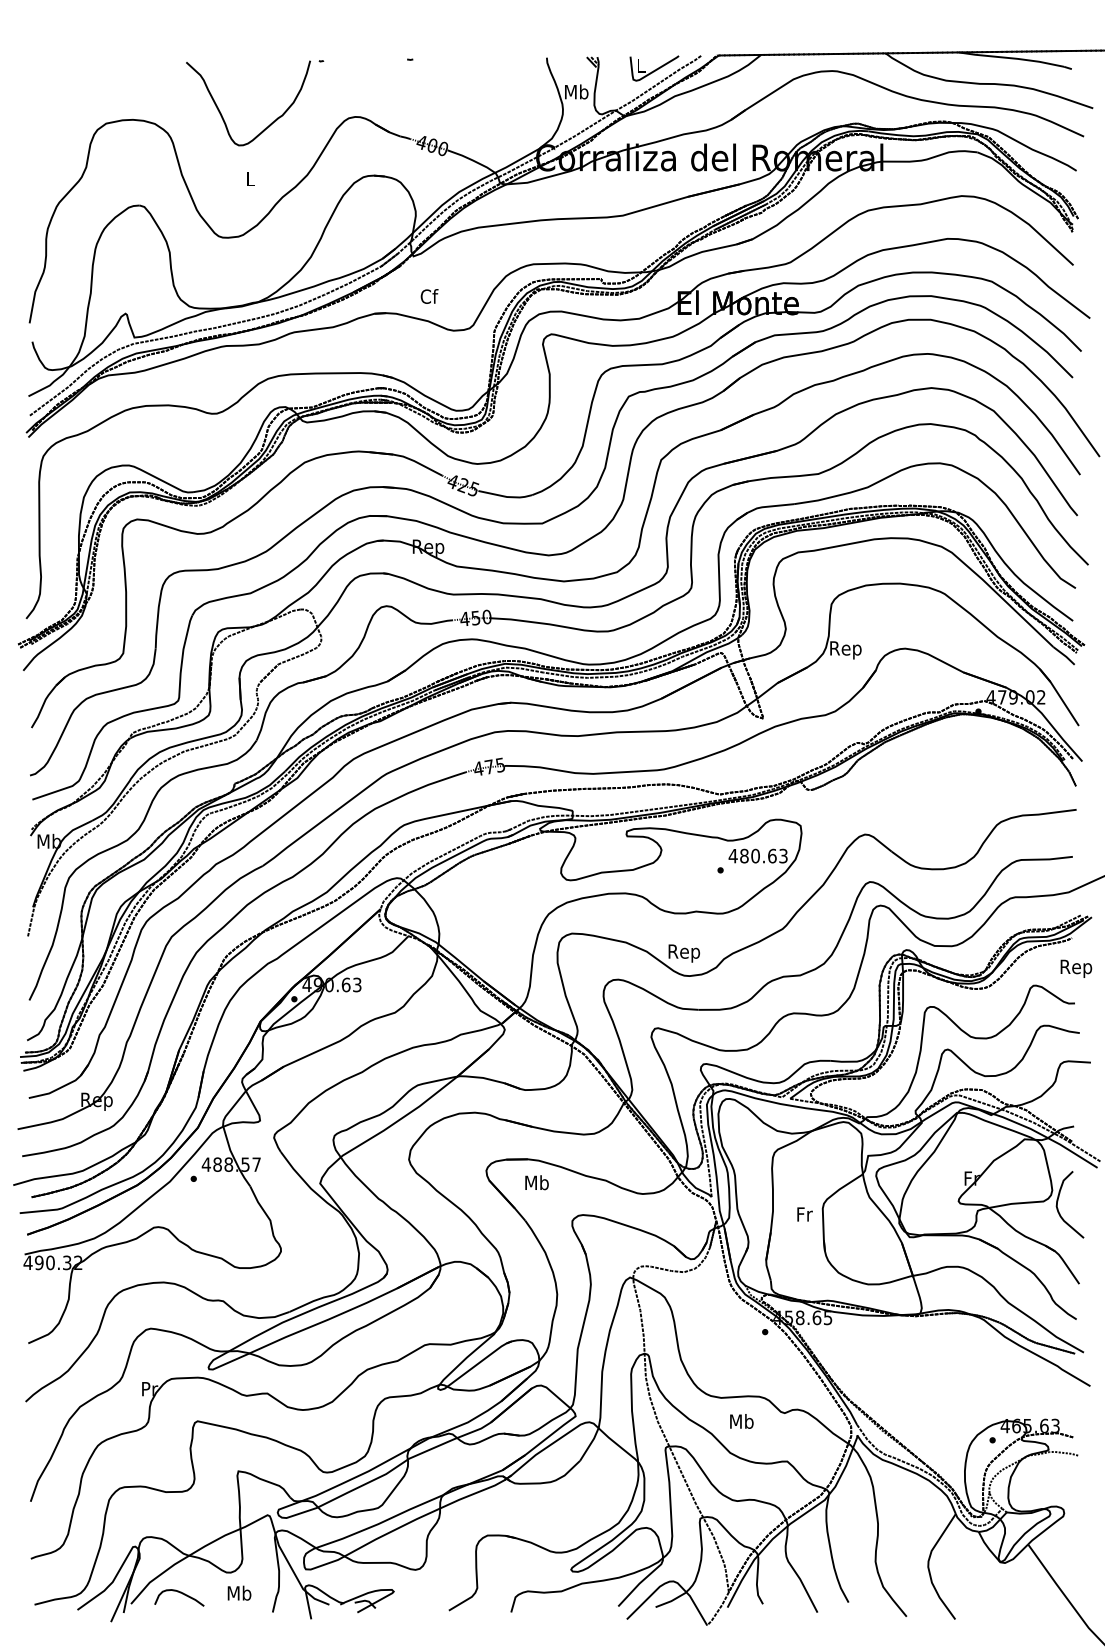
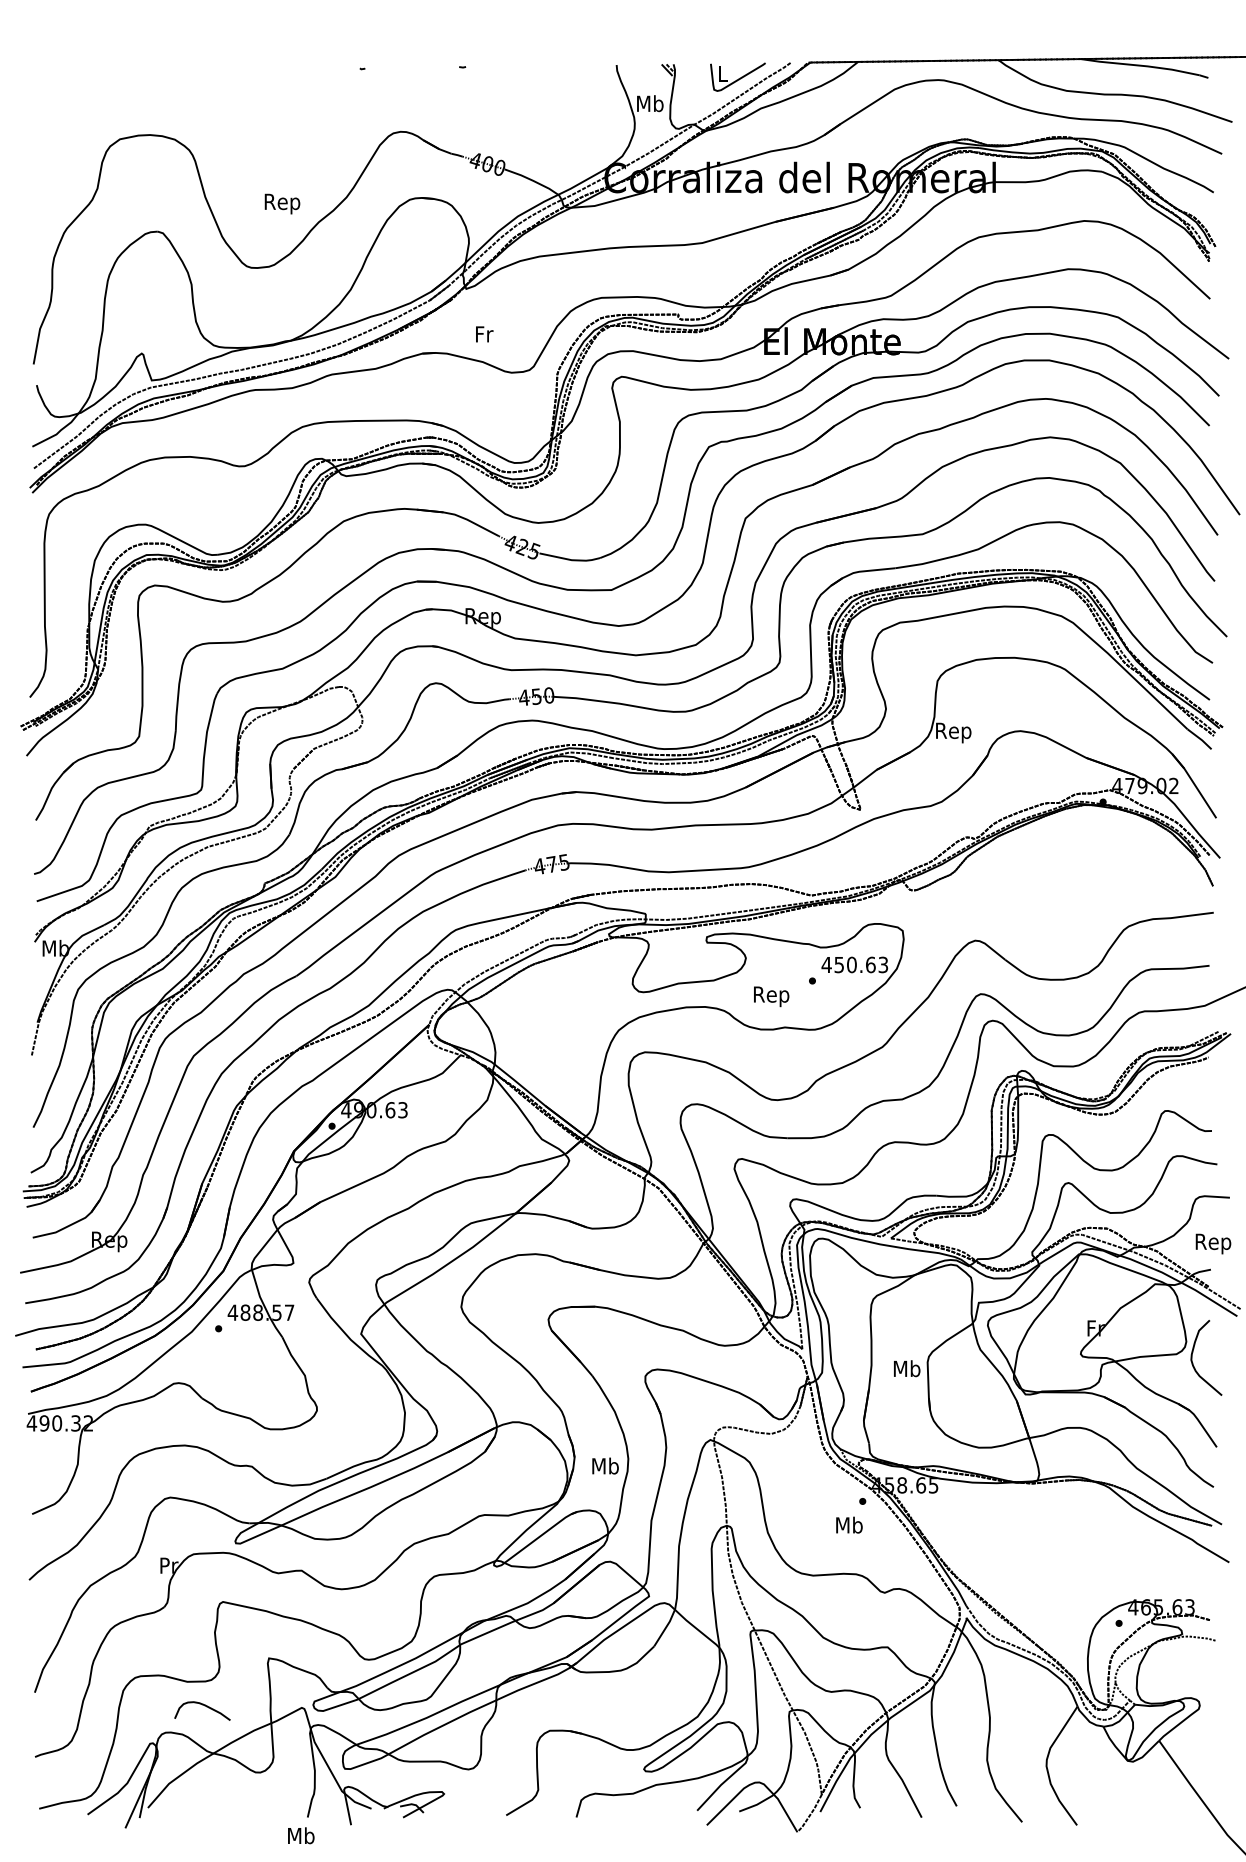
curve: (222, 114) -> (250, 128), removed
text: (250, 180) -> (282, 203), L -> Rep
text: (429, 295) -> (484, 333), Cf -> Fr
text: (744, 855) -> (839, 964), 480.63 -> 450.63
text: (684, 953) -> (771, 996), moved
text: (1076, 968) -> (1213, 1243), moved
text: (536, 1182) -> (605, 1465), moved
text: (804, 1214) -> (907, 1368), Fr -> Mb
text: (741, 1420) -> (849, 1524), moved
text: (239, 1592) -> (301, 1835), moved
curve: (181, 1593) -> (204, 1706), moved

